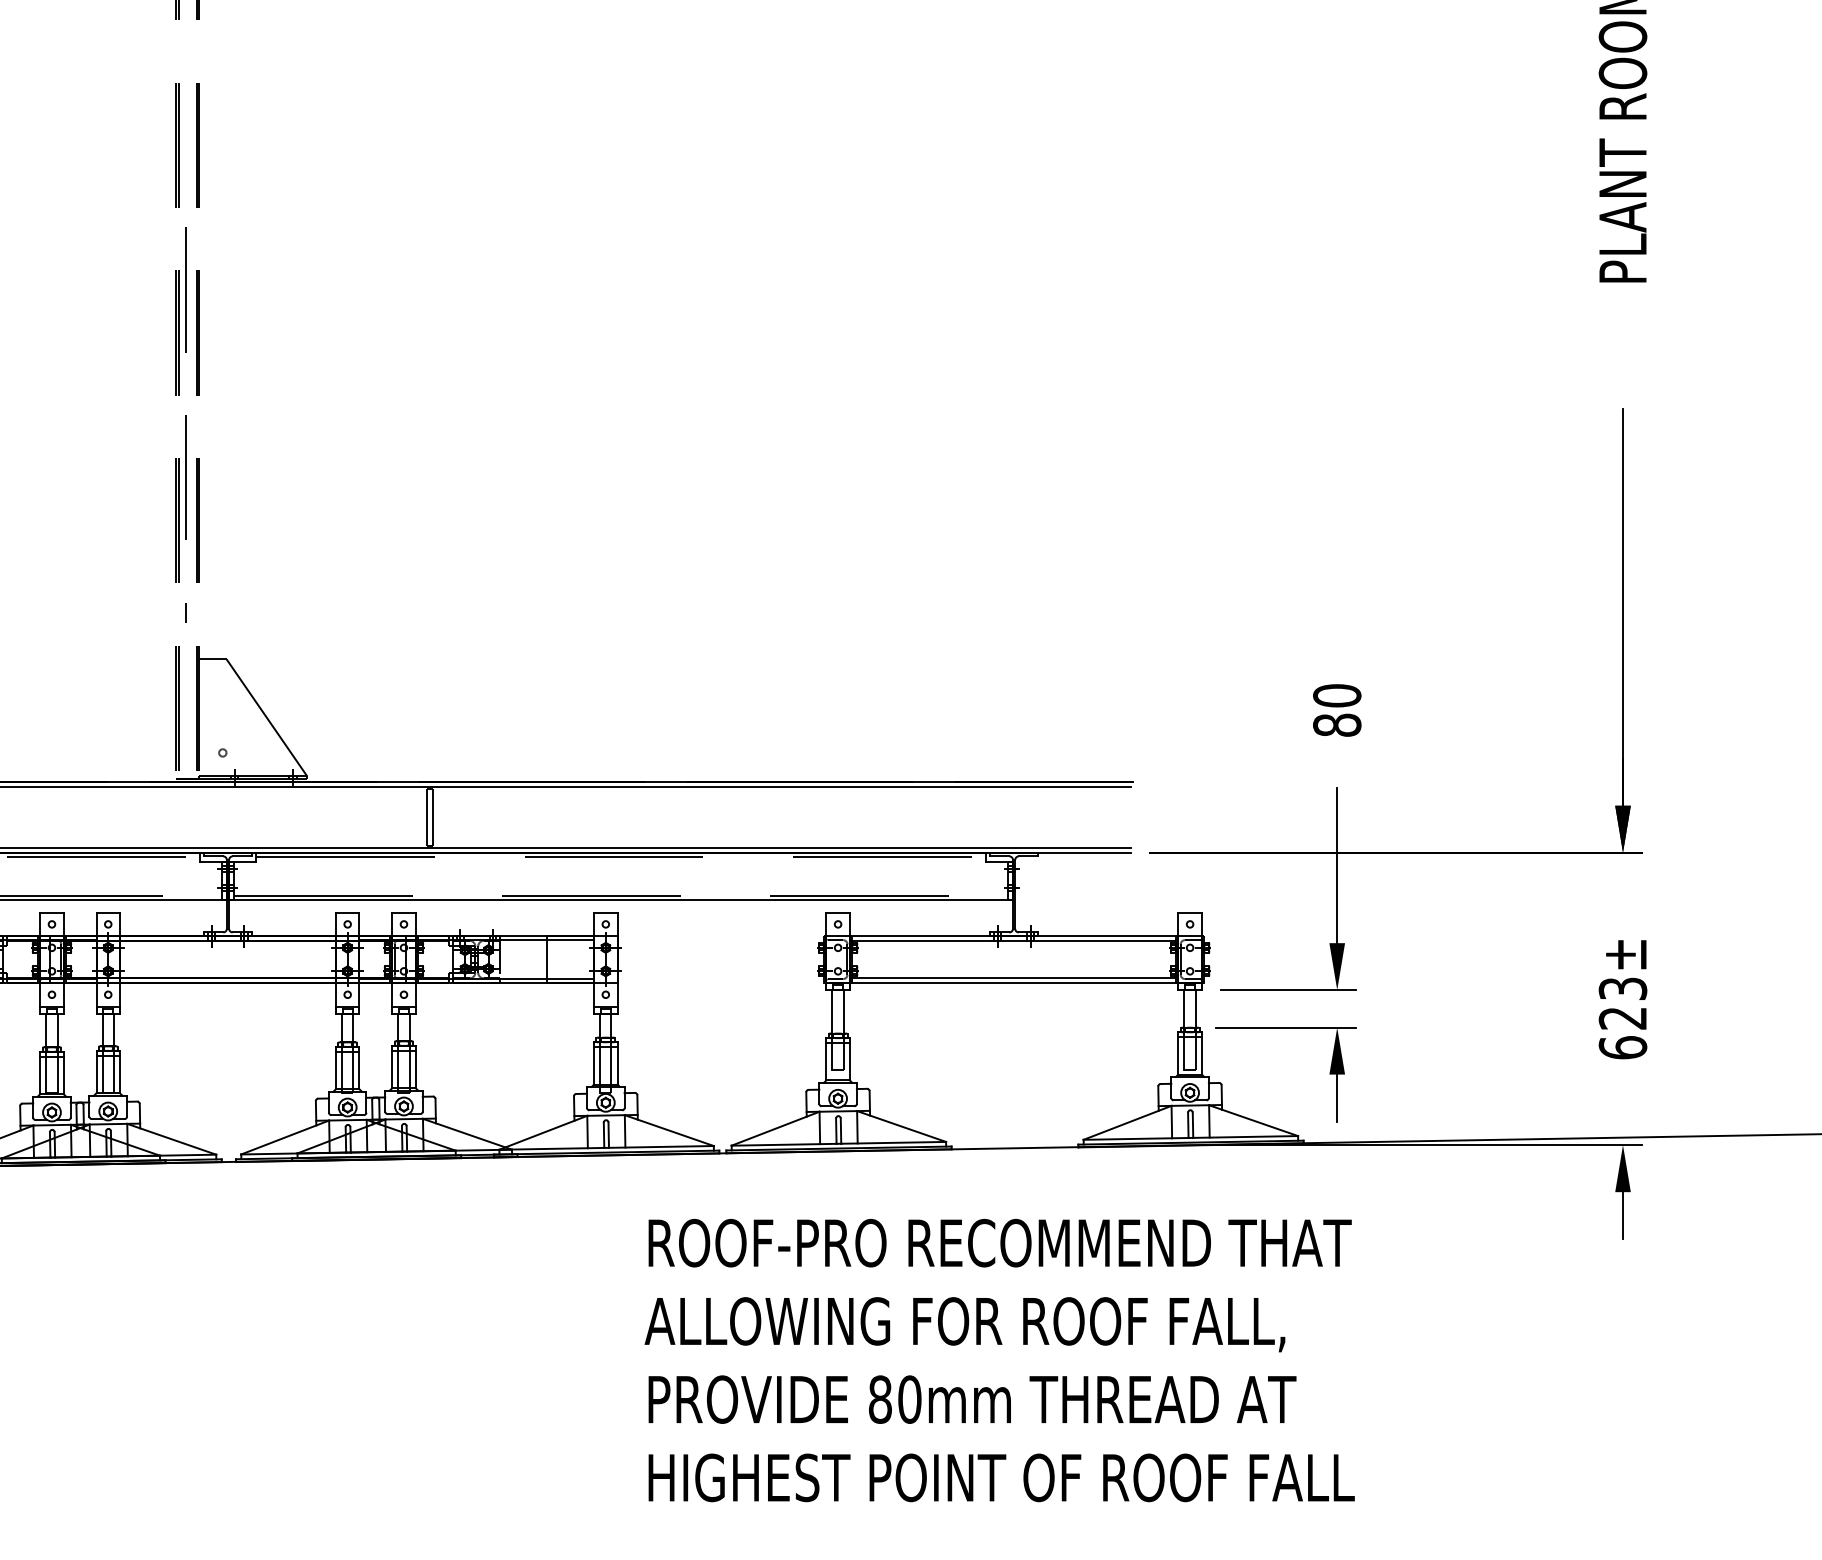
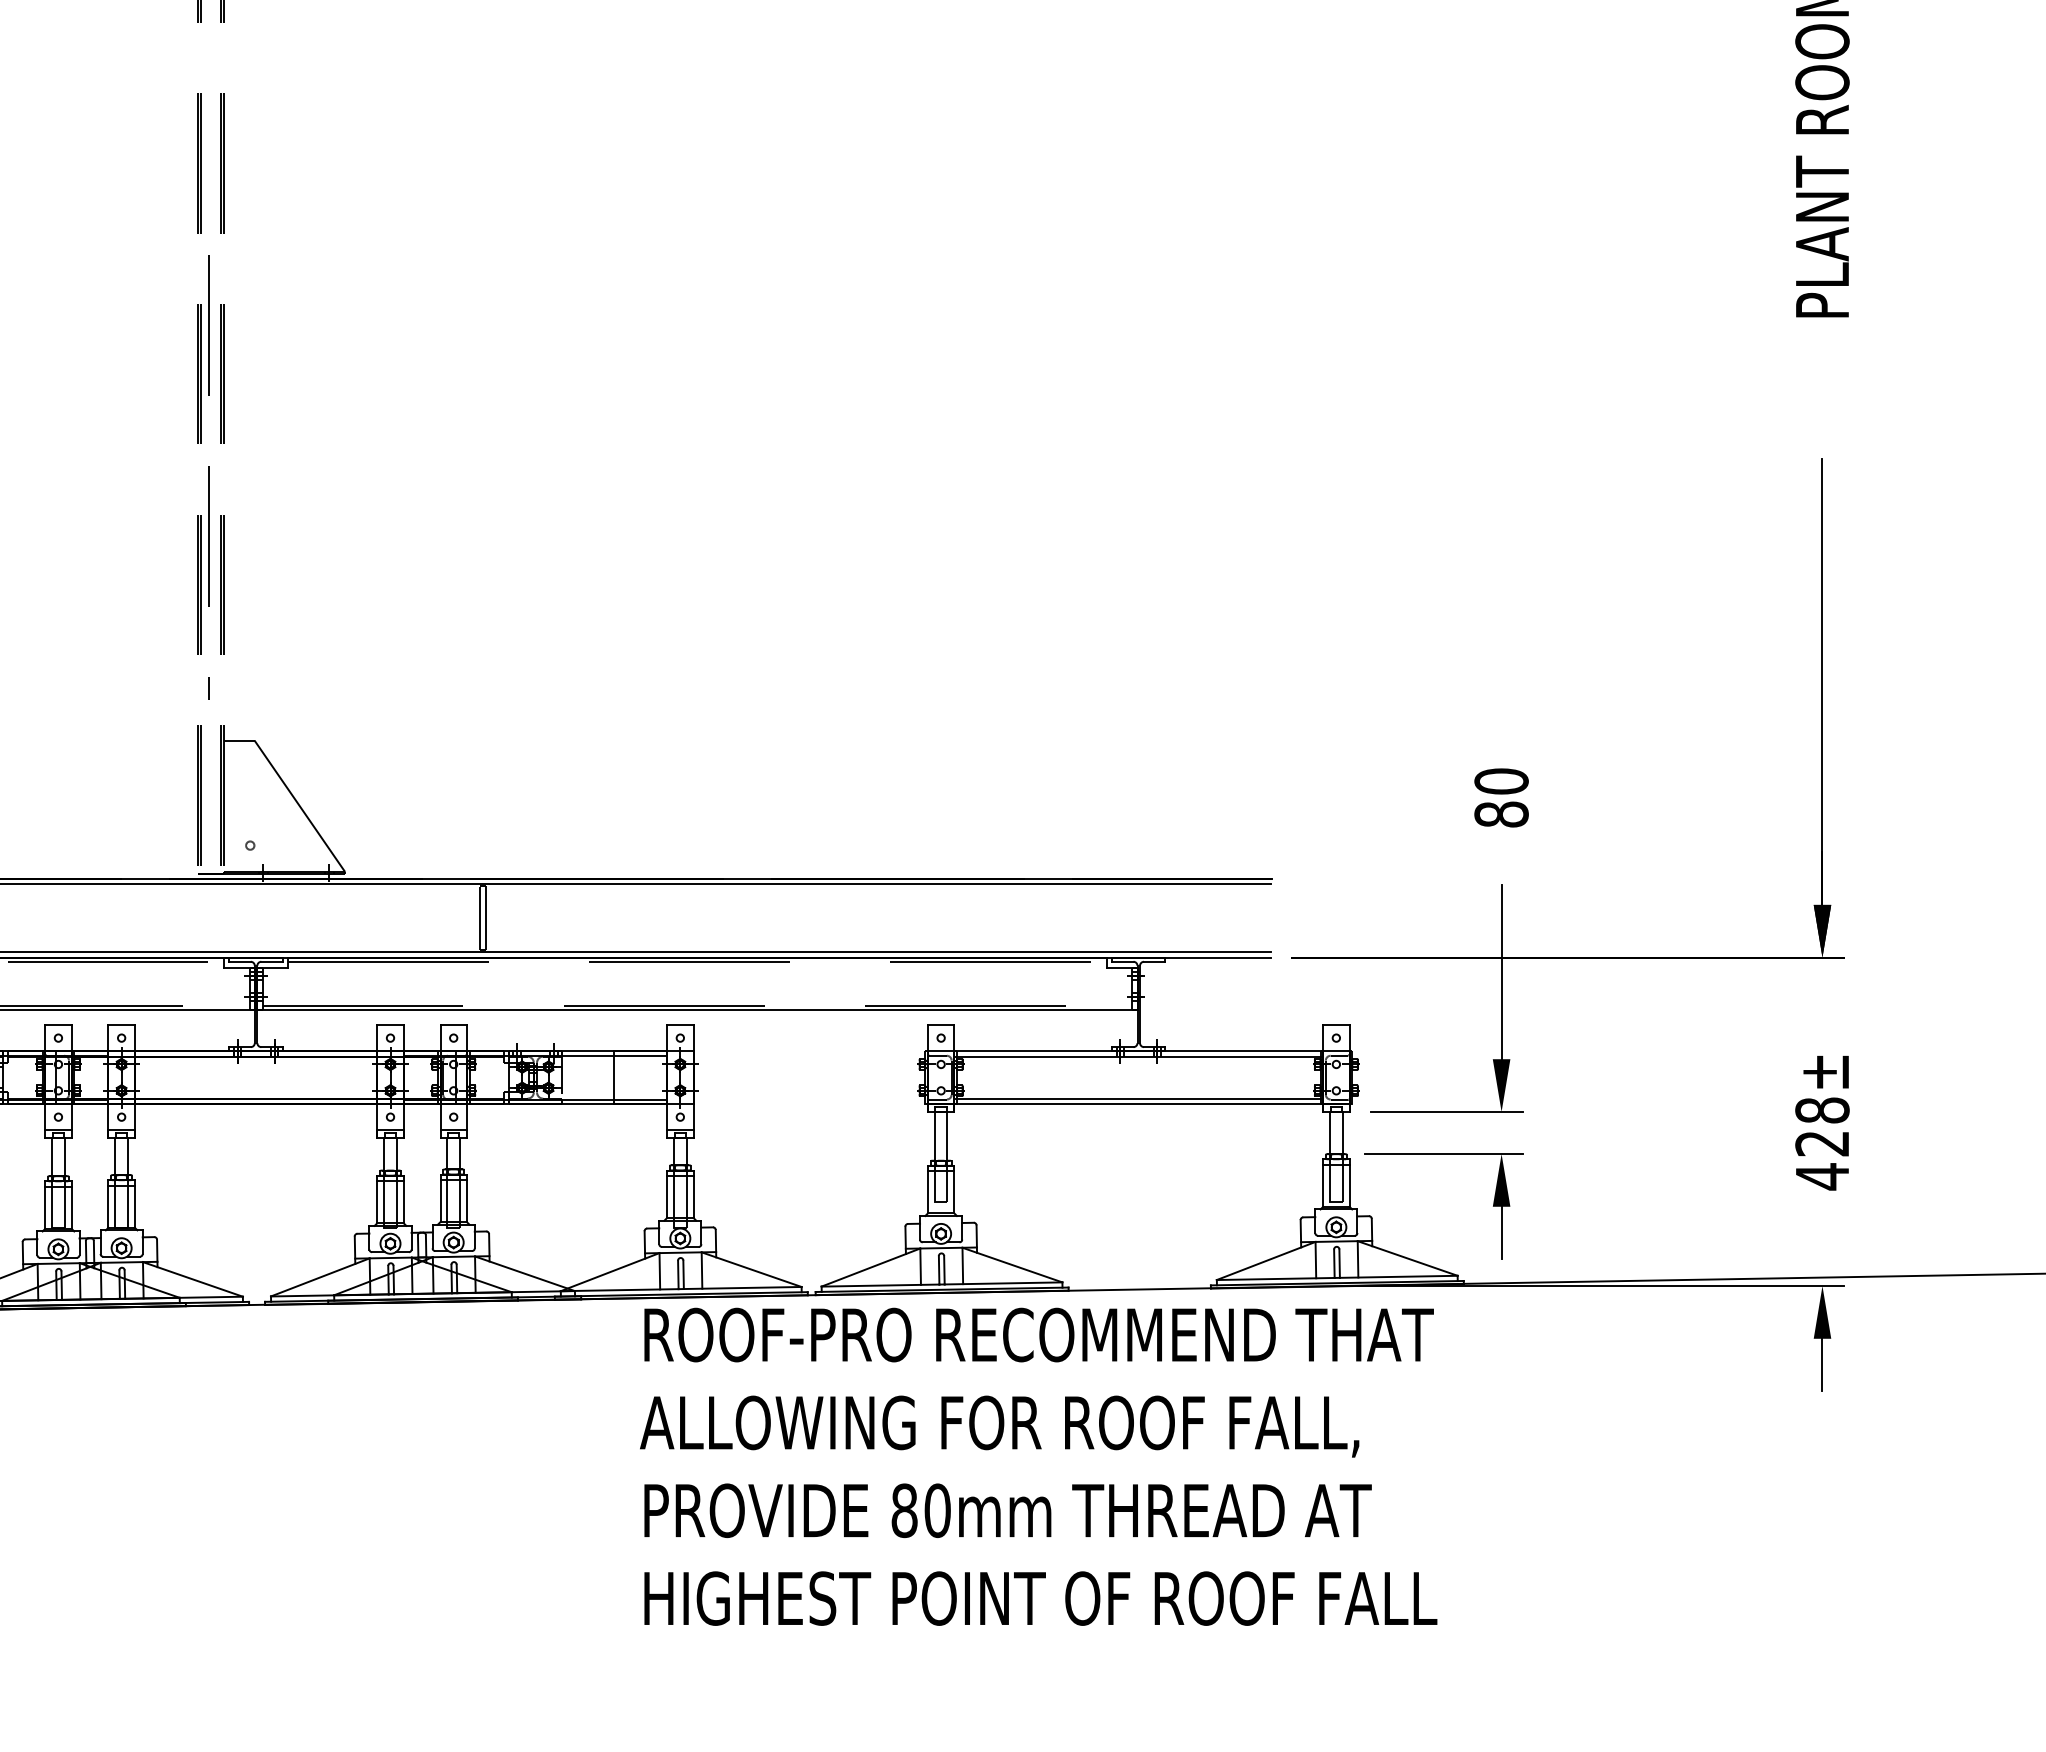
text: (1623, 1018) -> (1822, 1143), 623± -> 428±
text: (999, 1360) -> (1038, 1466), moved

